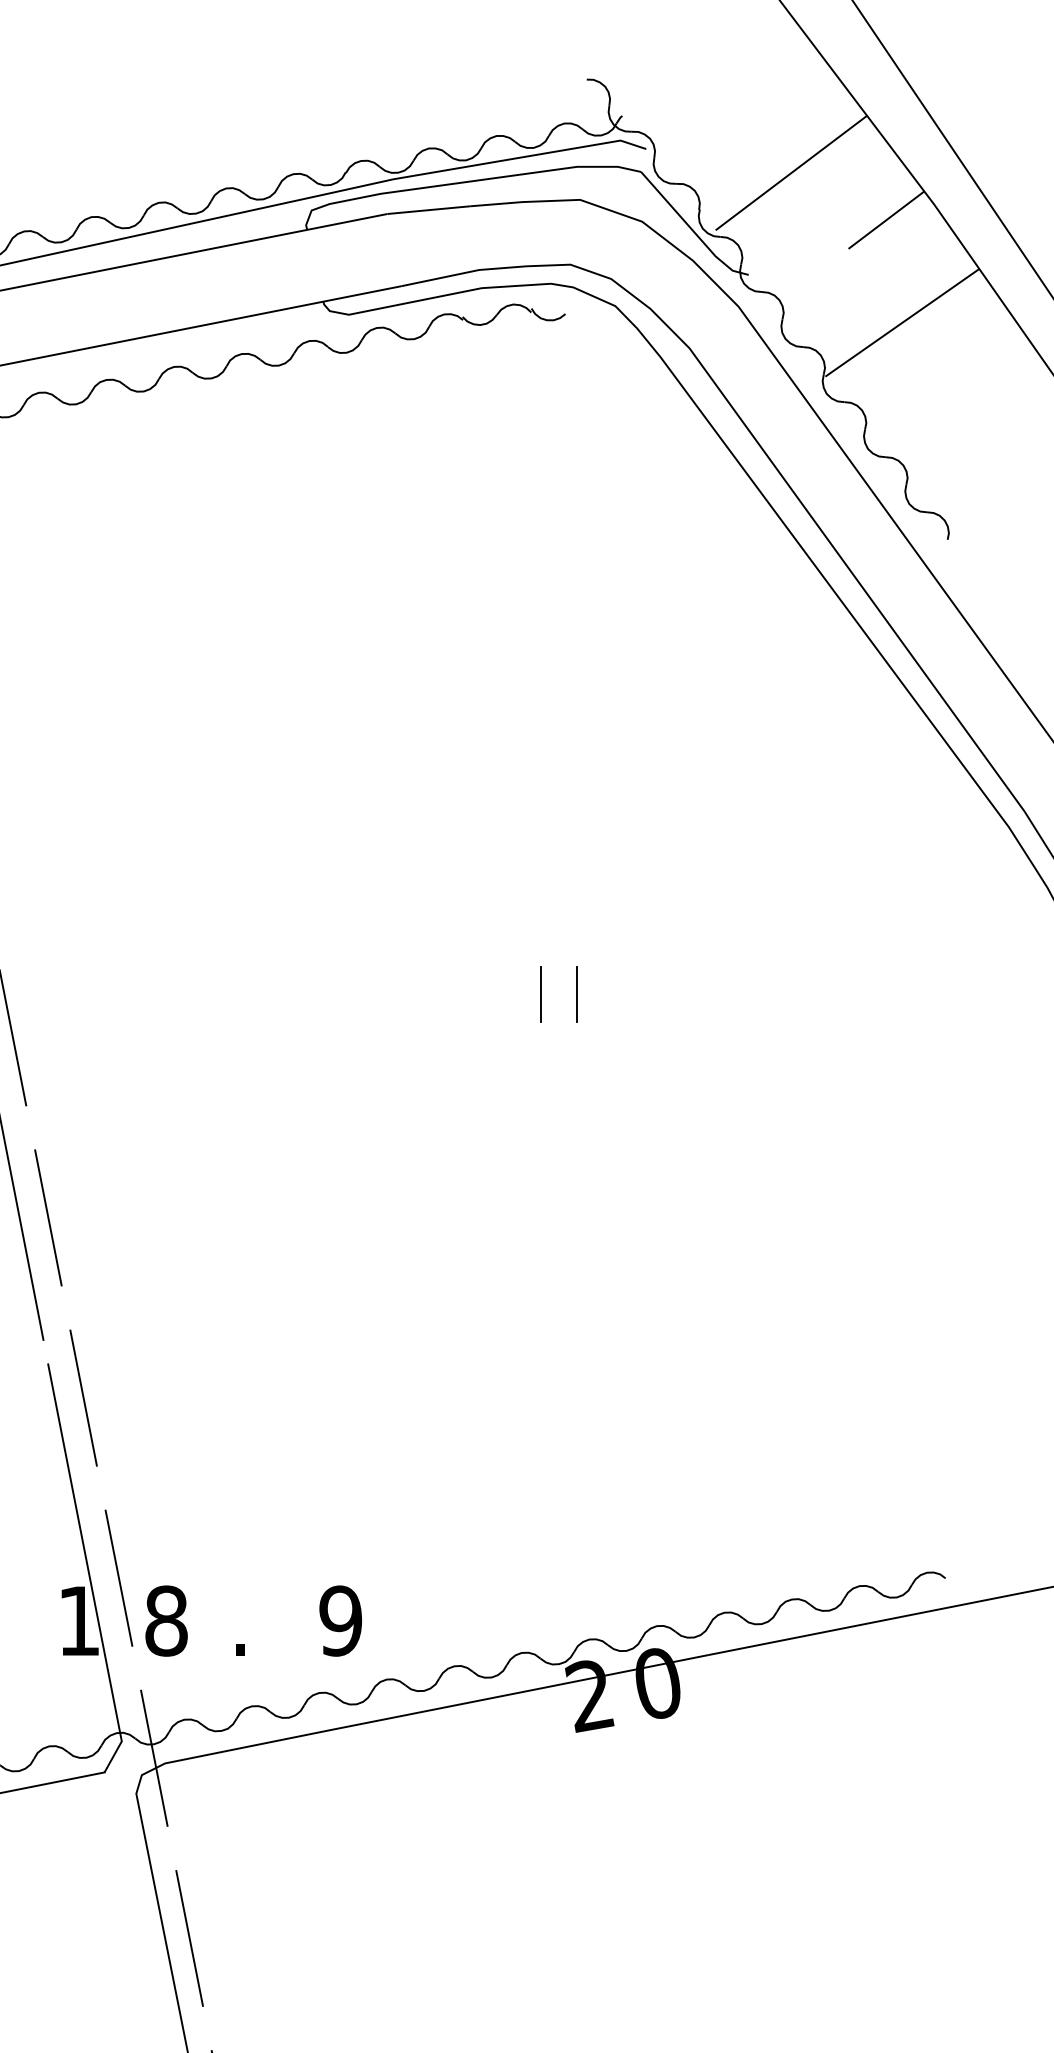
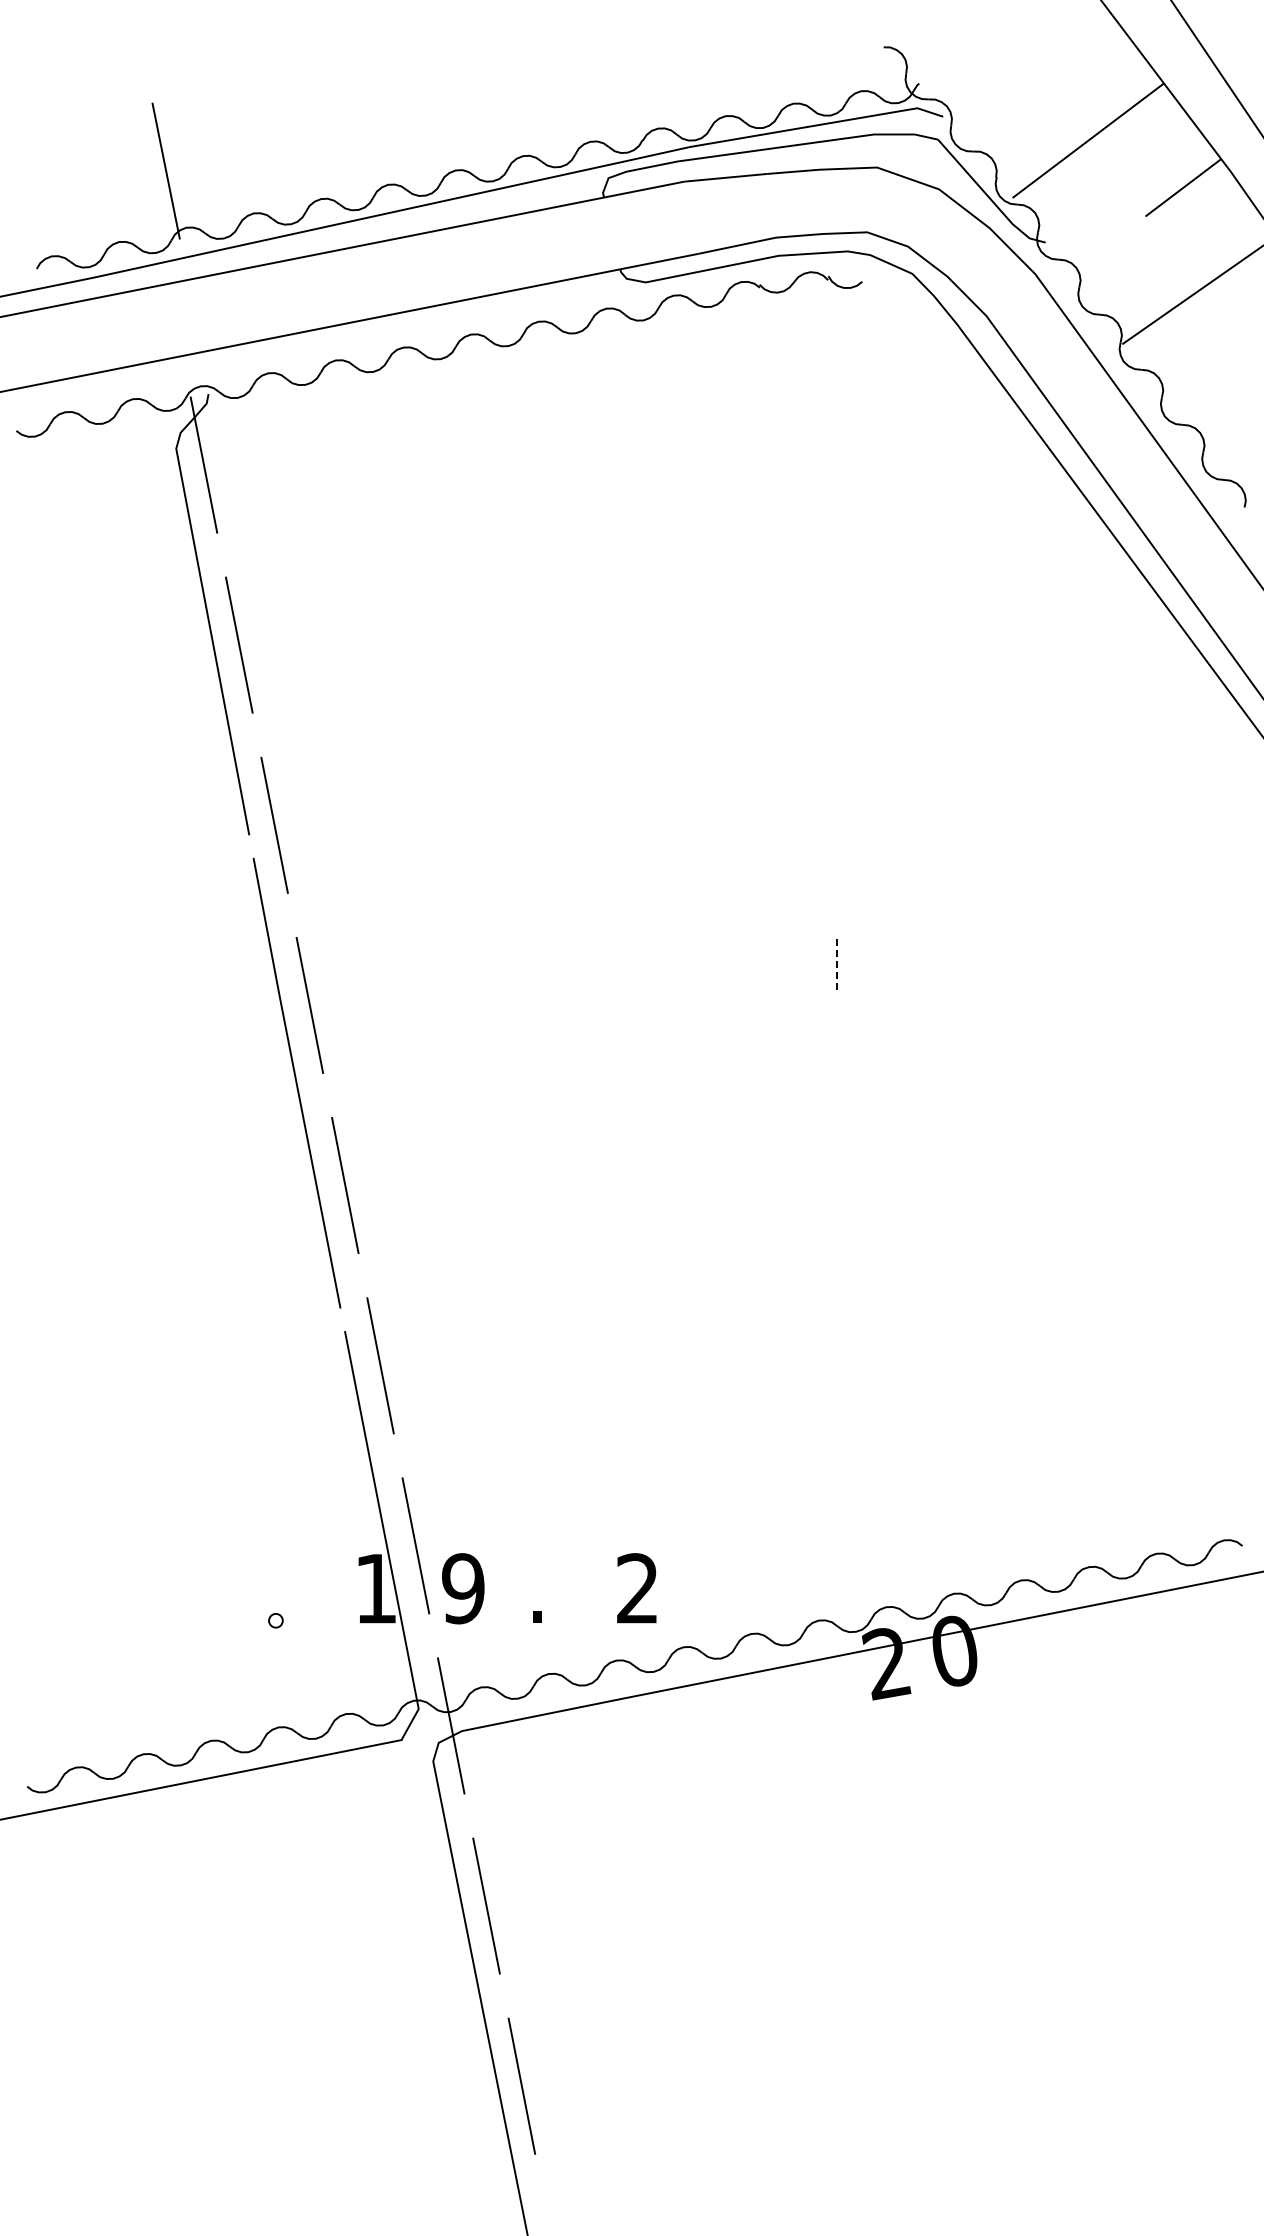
line: (577, 993) -> (874, 961), removed
line: (540, 994) -> (837, 962), solid -> dashed
text: (166, 1620) -> (463, 1588), 8 -> 9
text: (340, 1620) -> (637, 1588), 9 -> 2

